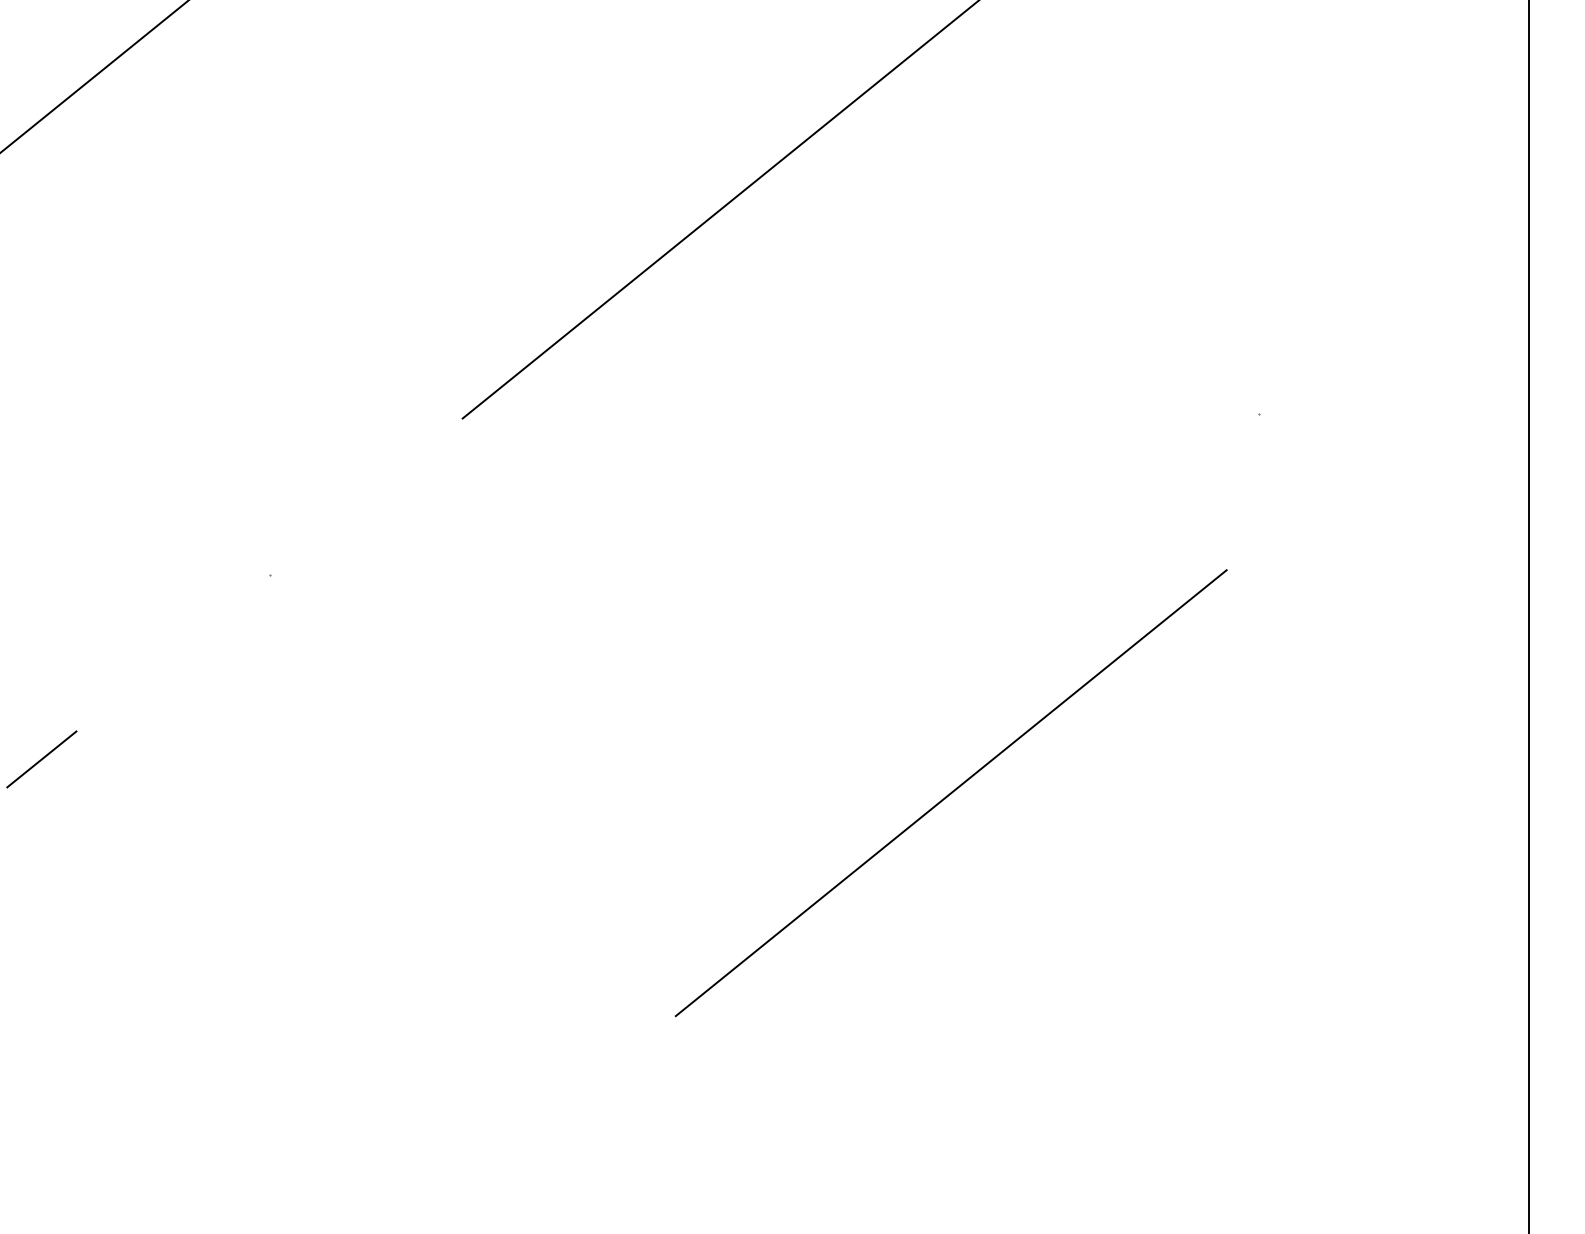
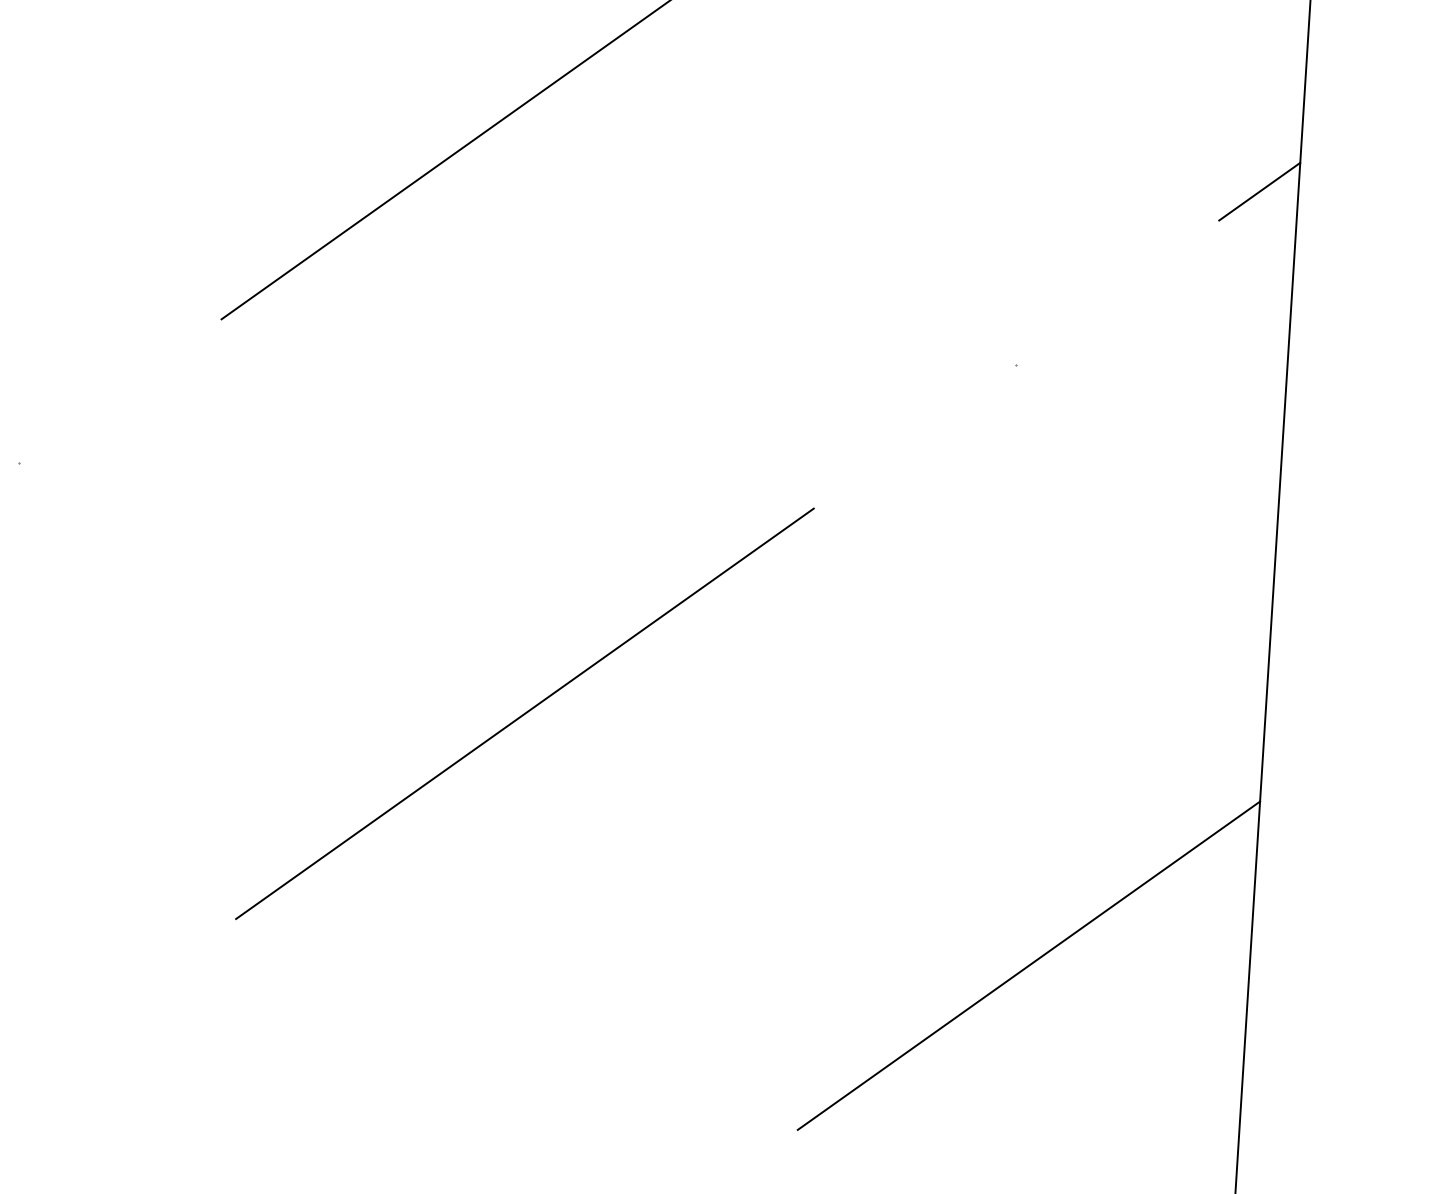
line: (1490, 225) -> (1259, 191), added
line: (950, 793) -> (524, 714), moved
line: (1308, 1012) -> (1028, 965), added

